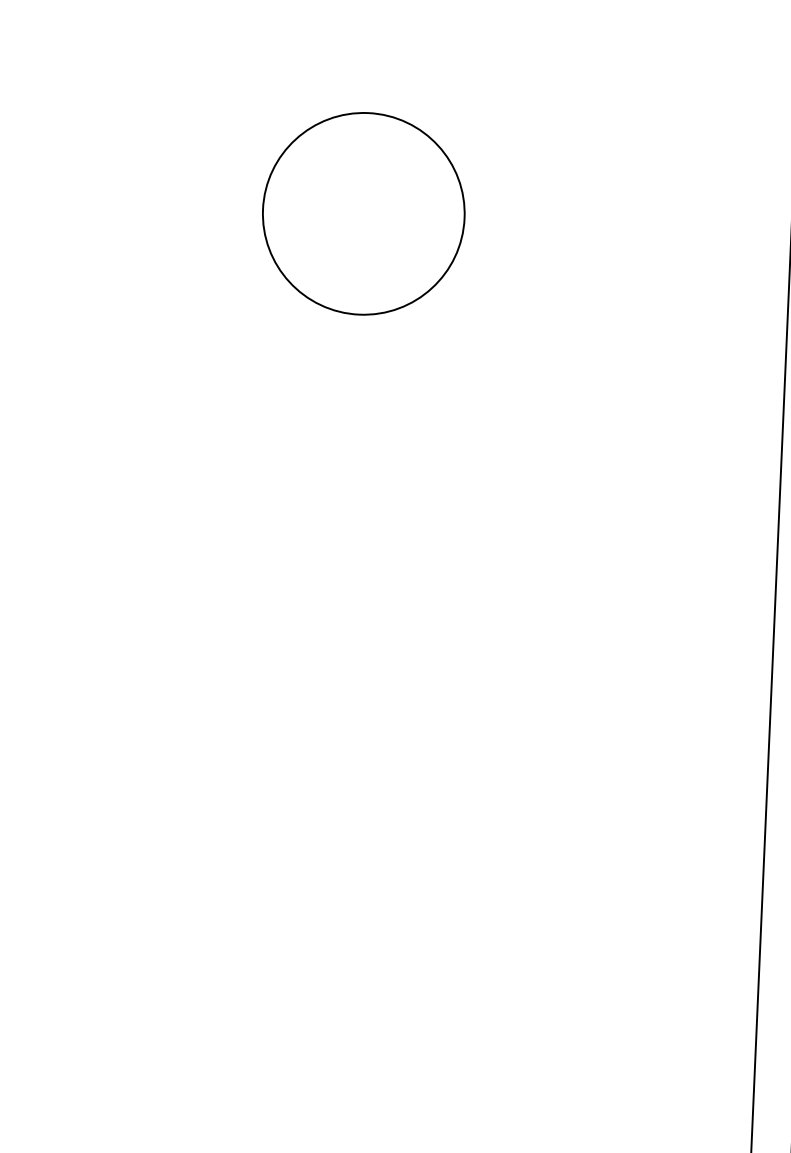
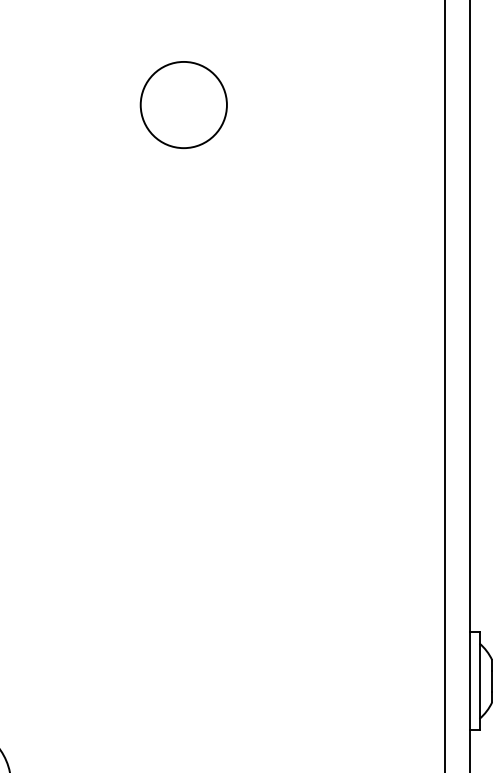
circle: (363, 212) -> (183, 104), size x0.7

